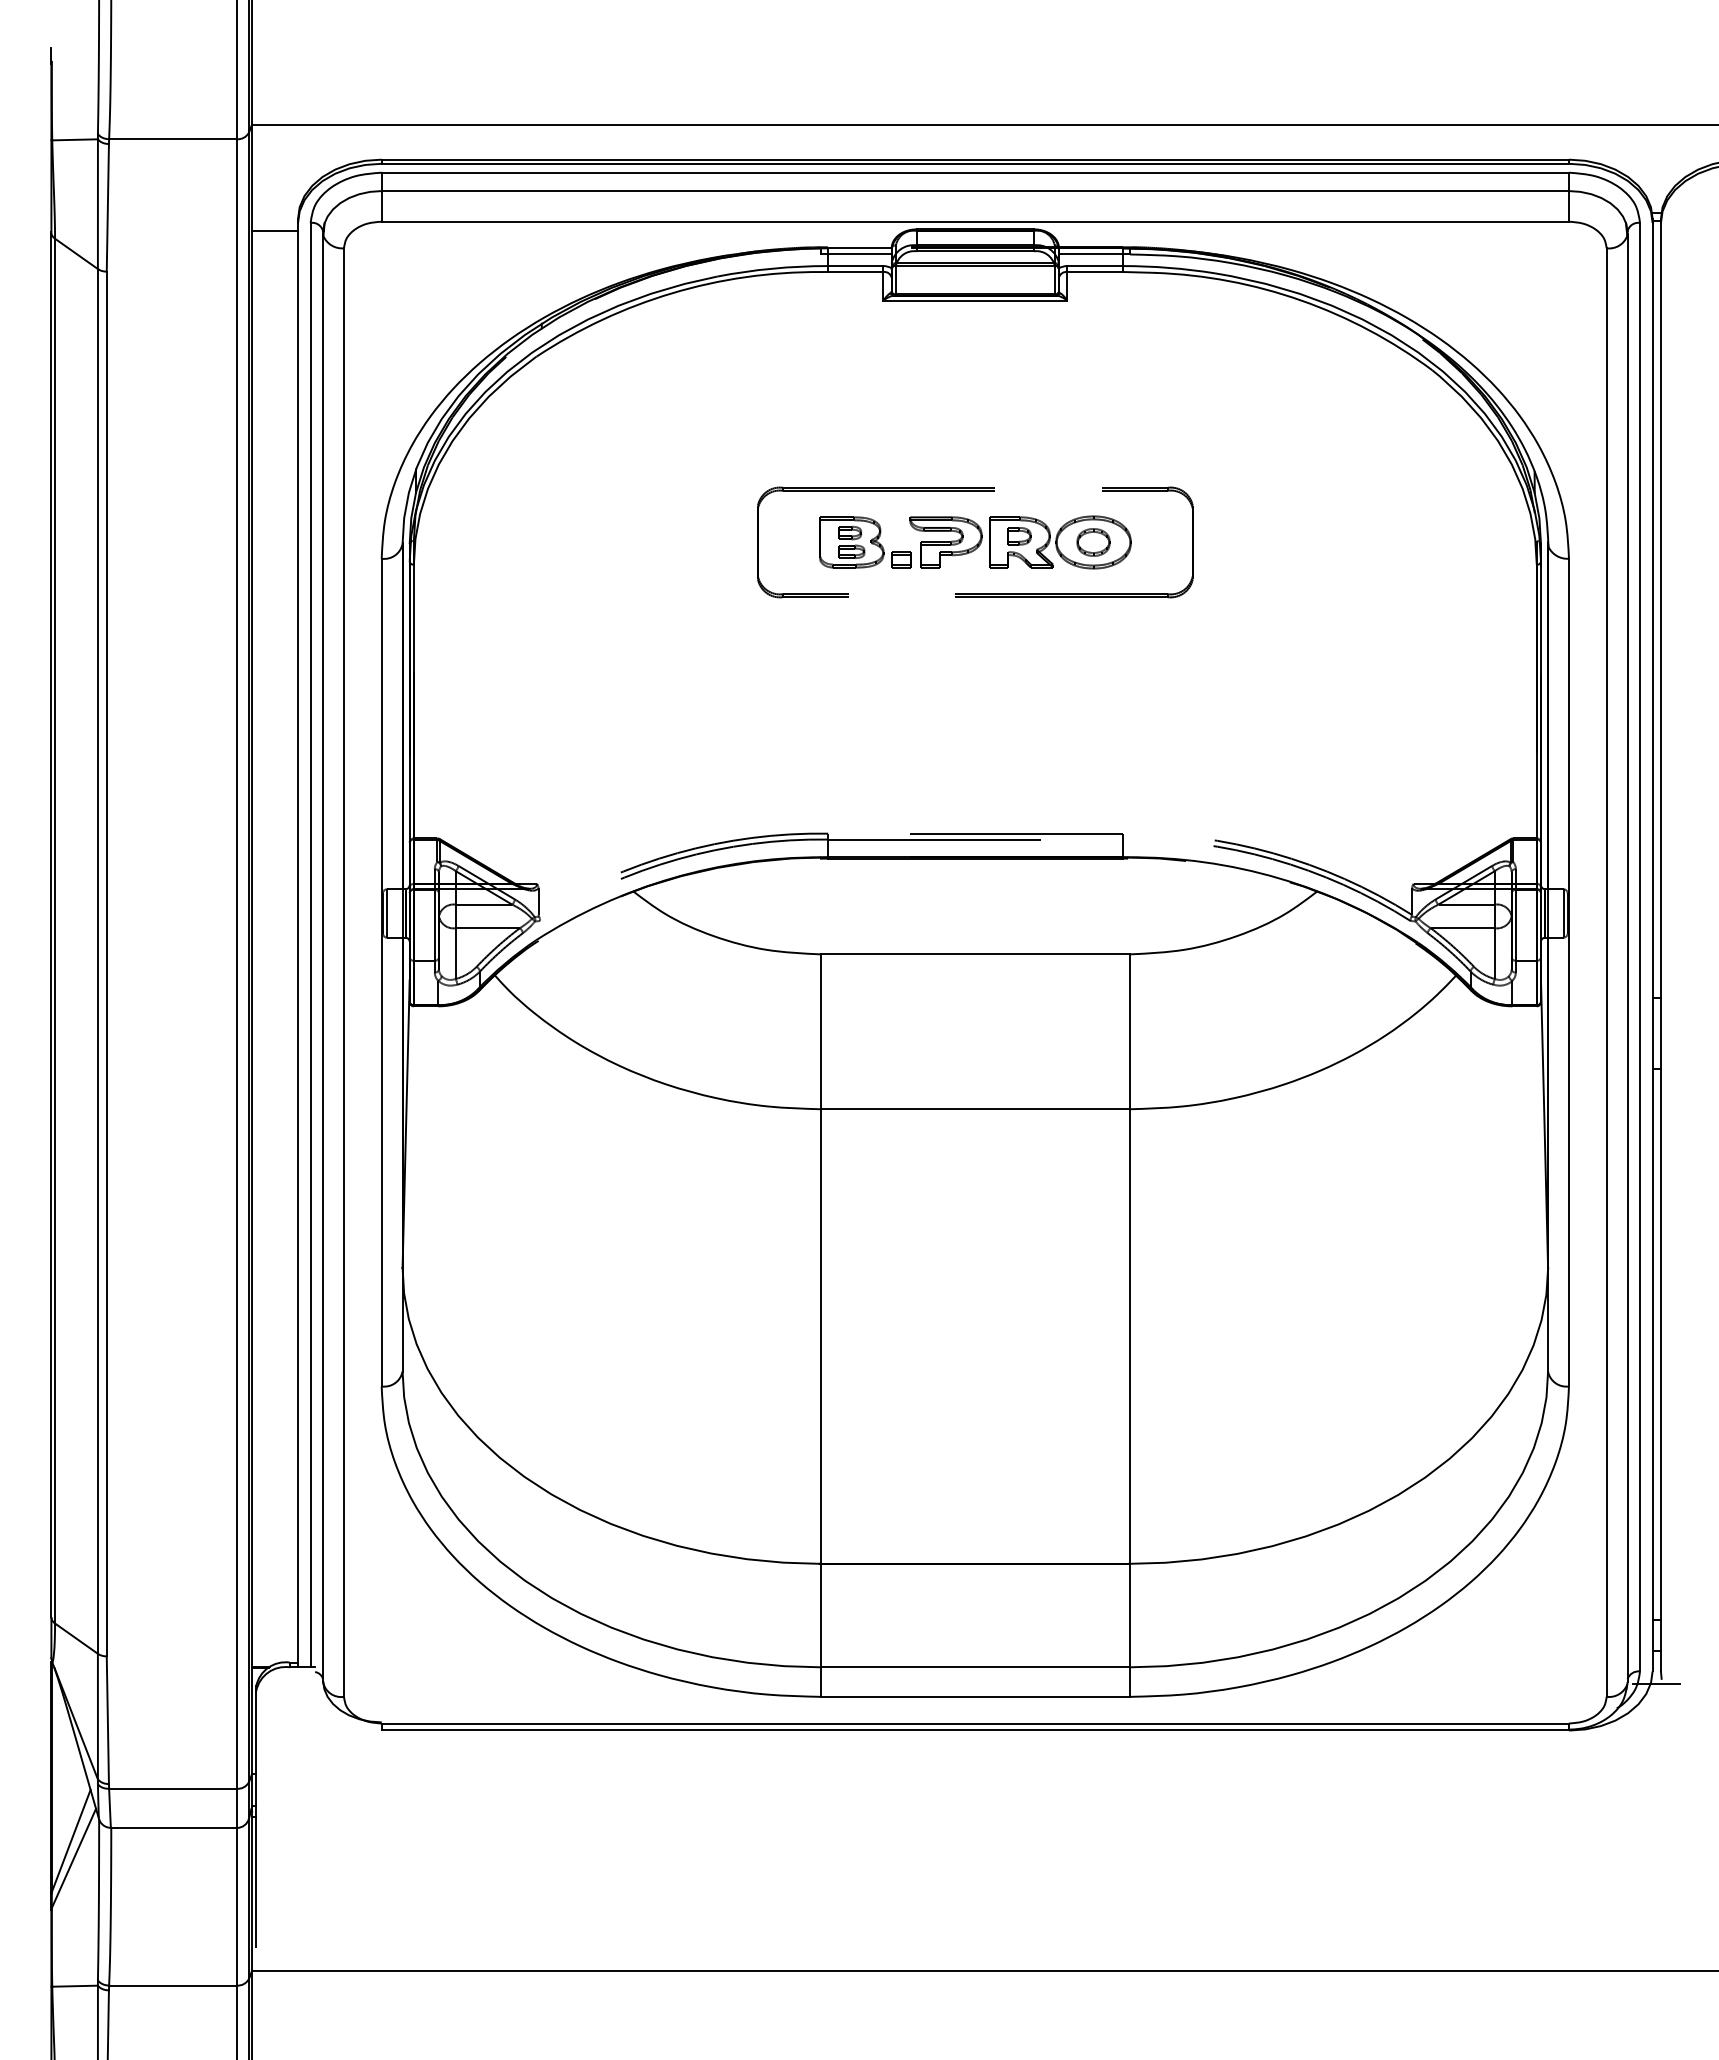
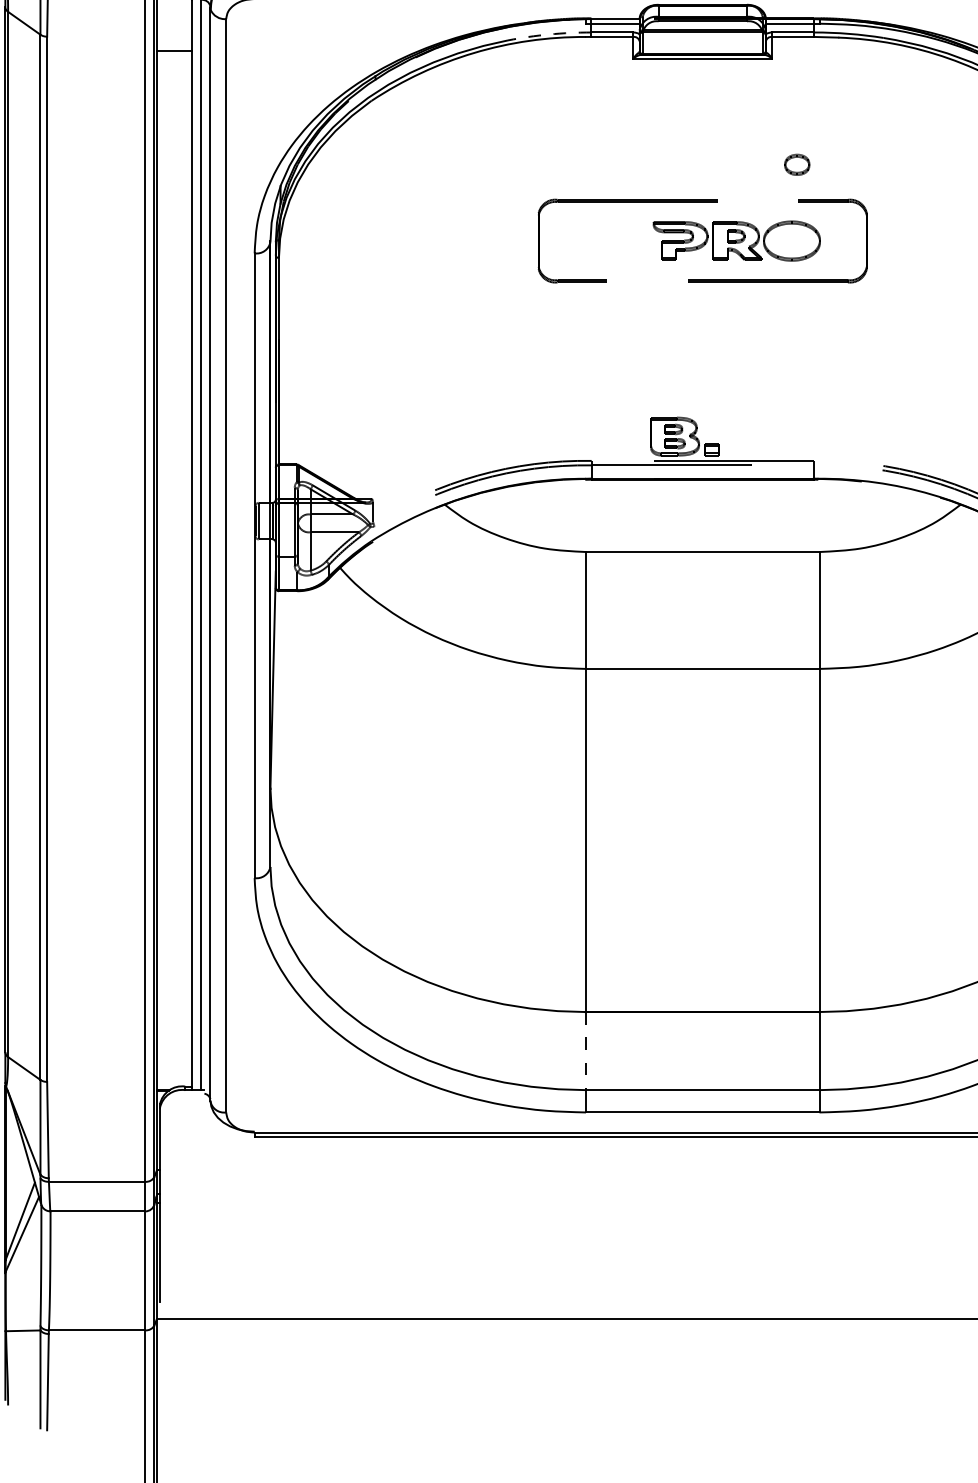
line: (275, 231) -> (174, 51), moved
arc: (772, 268) -> (549, 34), solid -> dashed
part: (865, 542) -> (685, 436), moved
part: (1093, 542) -> (797, 164), moved
line: (820, 1615) -> (585, 1051), solid -> dashed

